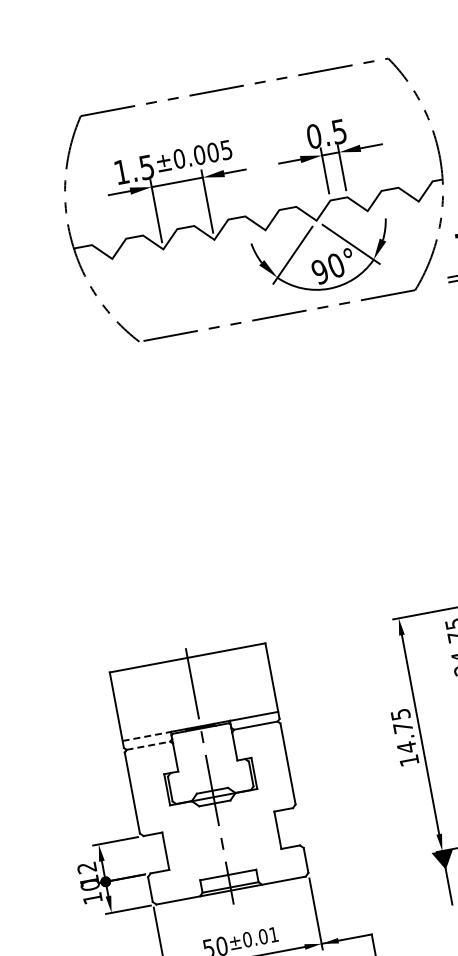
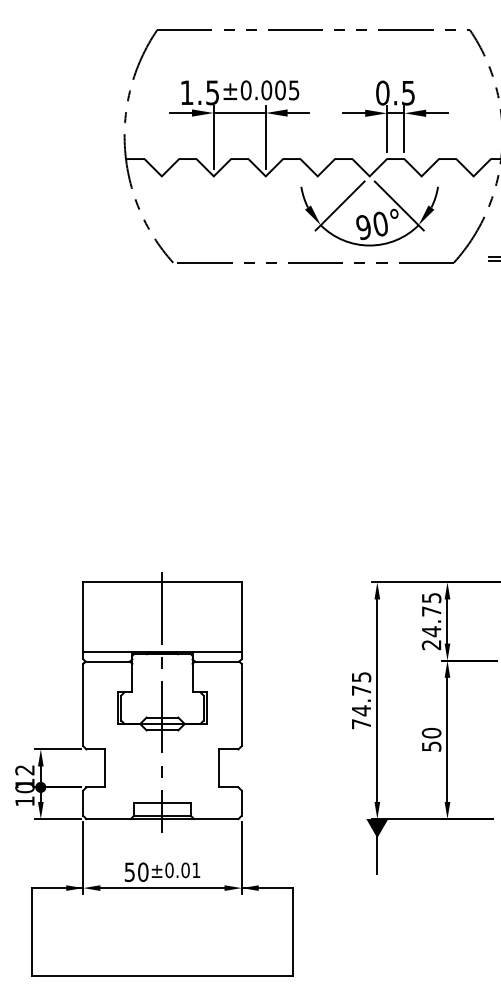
line: (146, 736) -> (107, 652), dashed -> solid
line: (149, 745) -> (108, 661), dashed -> solid
text: (409, 760) -> (361, 724), 14.75 -> 74.75

